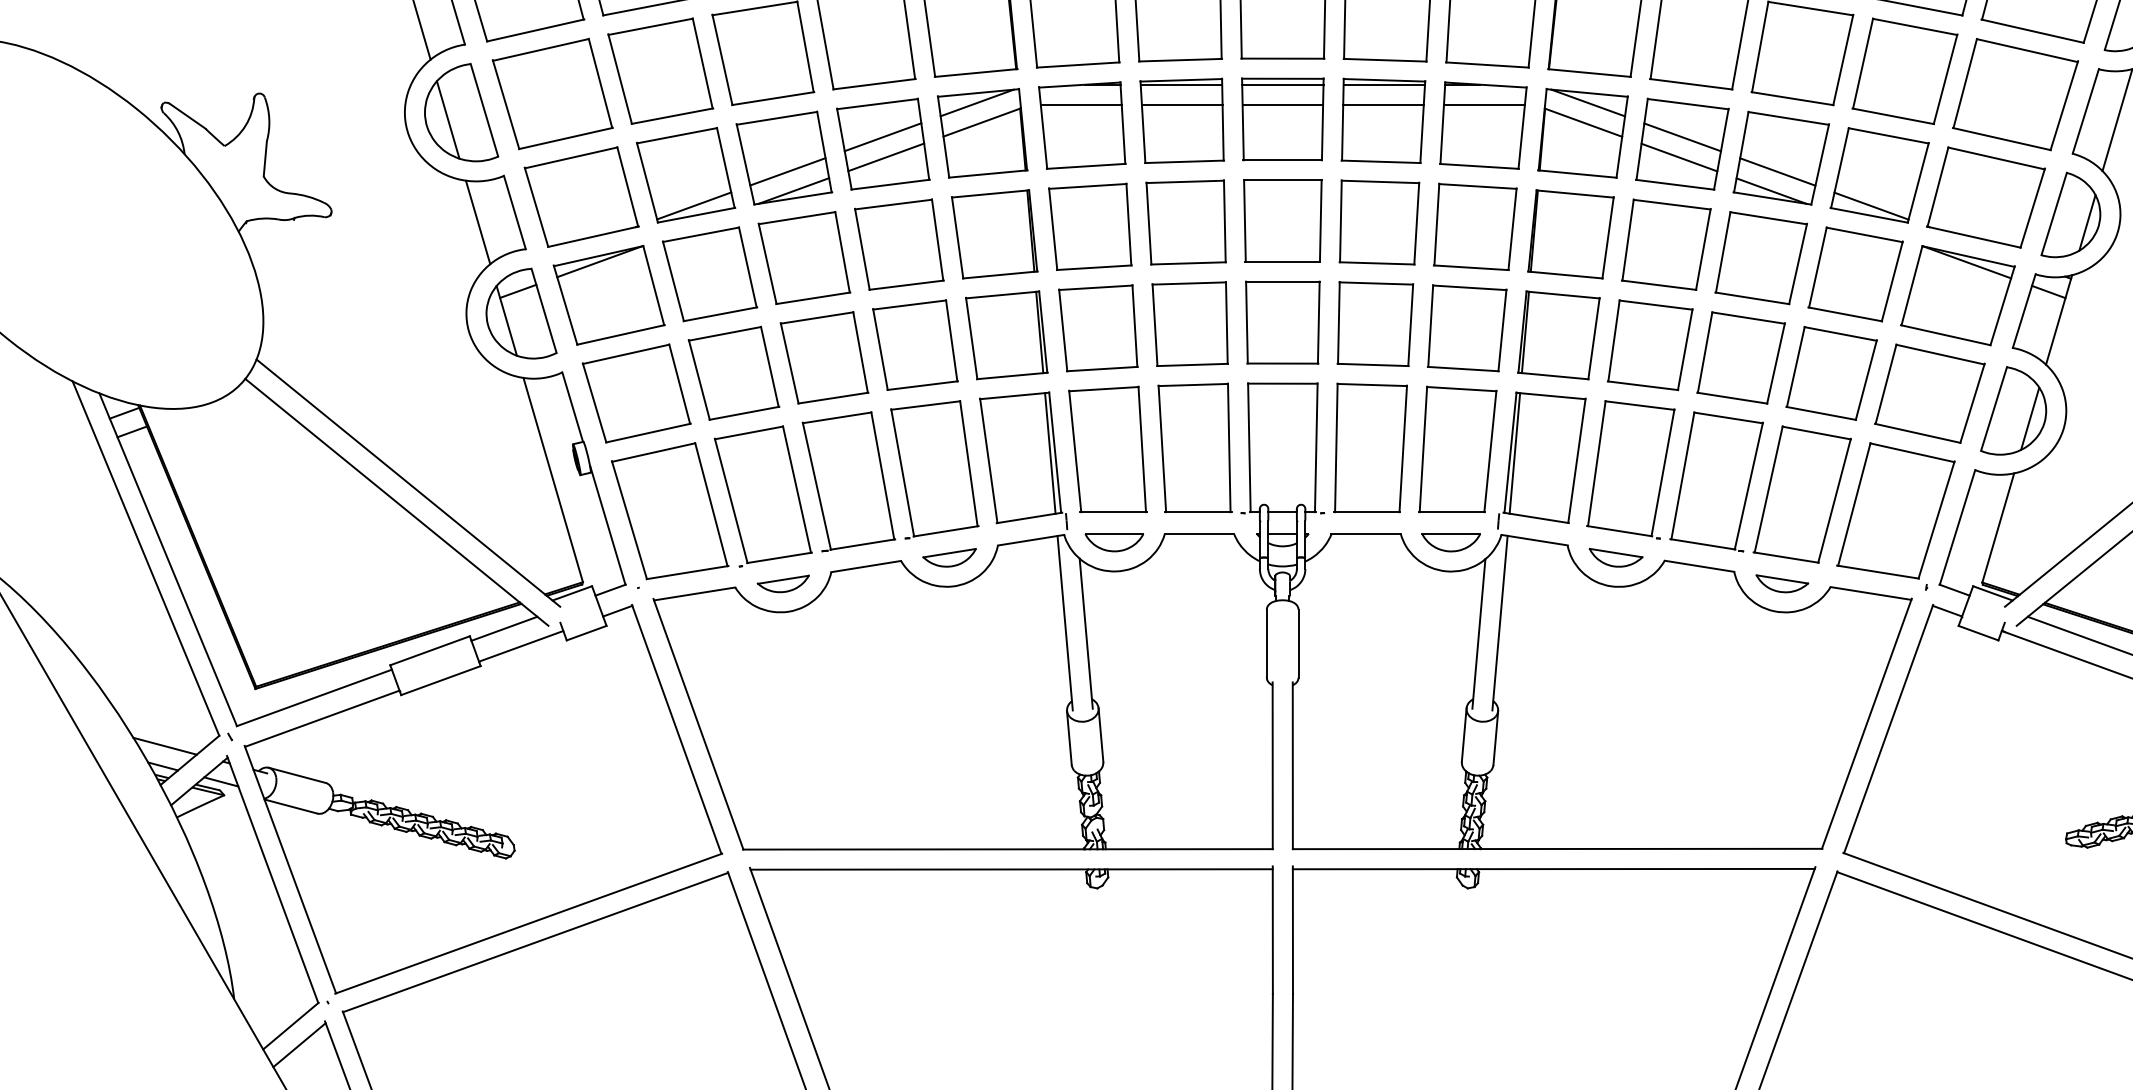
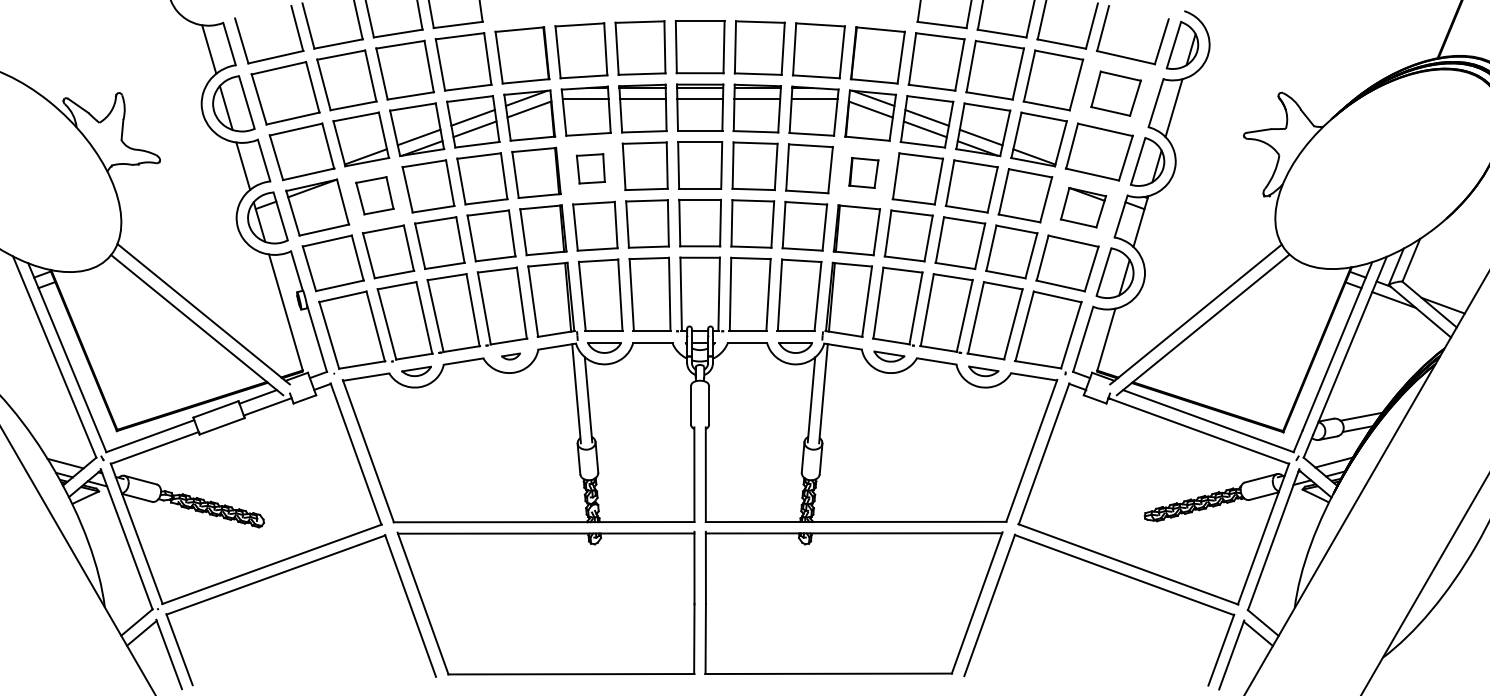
part: (2014, 94) -> (1115, 93), size x0.7
part: (1089, 226) -> (590, 168), size x0.6
part: (1570, 233) -> (863, 172), size x0.6
part: (709, 274) -> (374, 195), size x0.7
part: (1957, 295) -> (1083, 207), size x0.7
part: (948, 557) -> (510, 356), size x0.6

